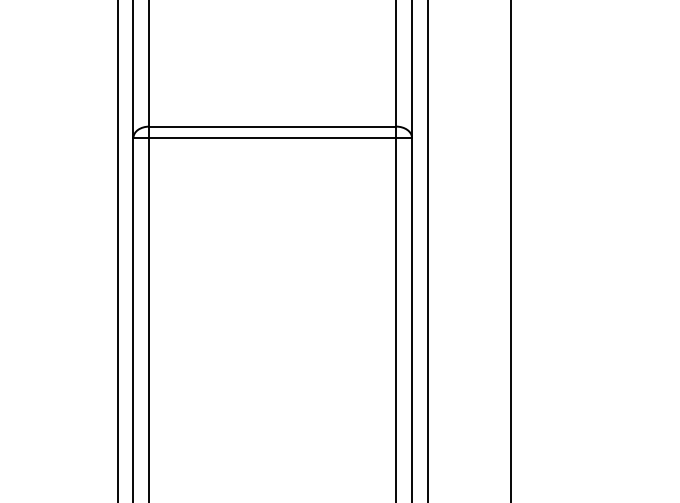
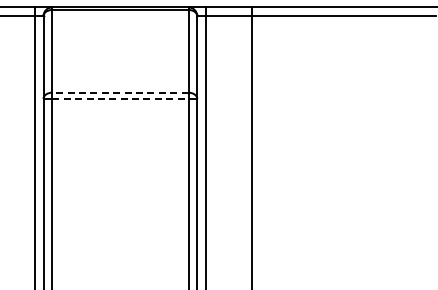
line: (271, 126) -> (119, 92), solid -> dashed
line: (272, 137) -> (120, 98), solid -> dashed

